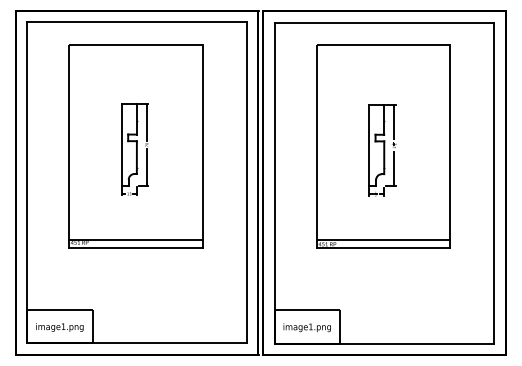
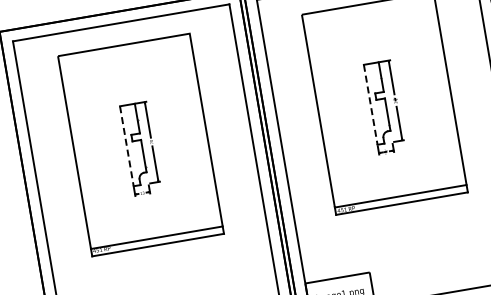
line: (121, 145) -> (126, 146), solid -> dashed
line: (369, 145) -> (371, 105), solid -> dashed

